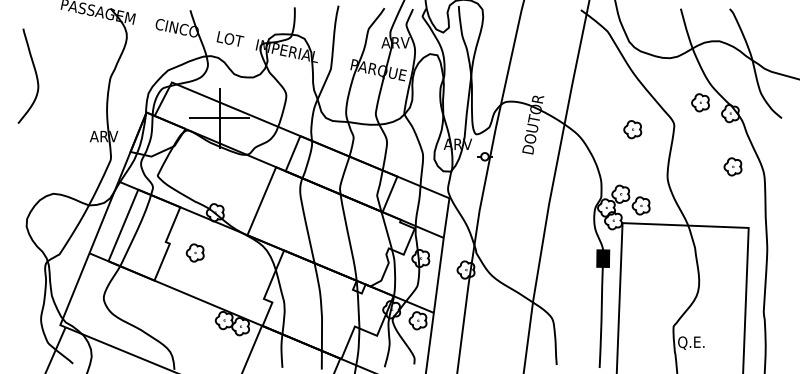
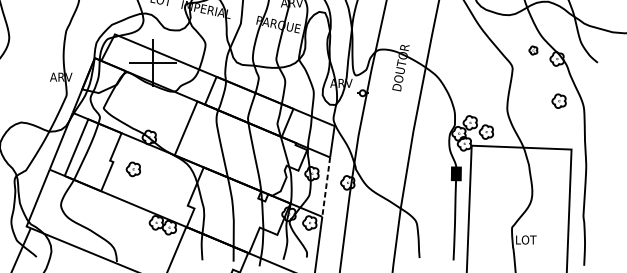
part: (700, 102) -> (533, 50), size x0.6
part: (632, 129) -> (479, 71), removed
line: (438, 275) -> (325, 187), solid -> dashed
text: (691, 342) -> (526, 240), Q.E. -> LOT

